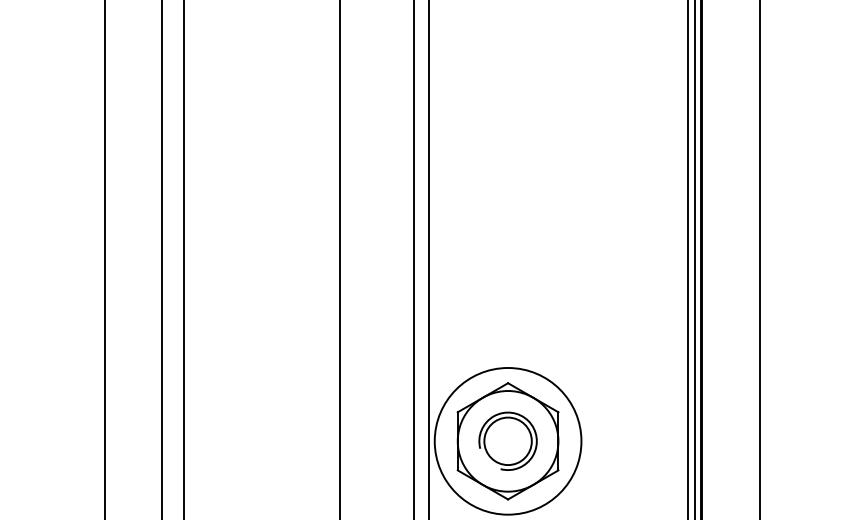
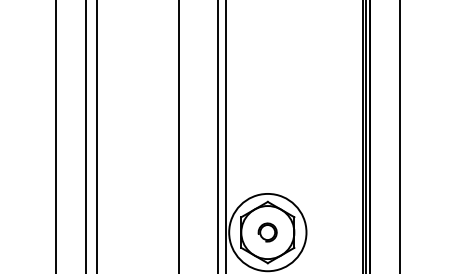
part: (507, 441) -> (267, 232), size x0.6

